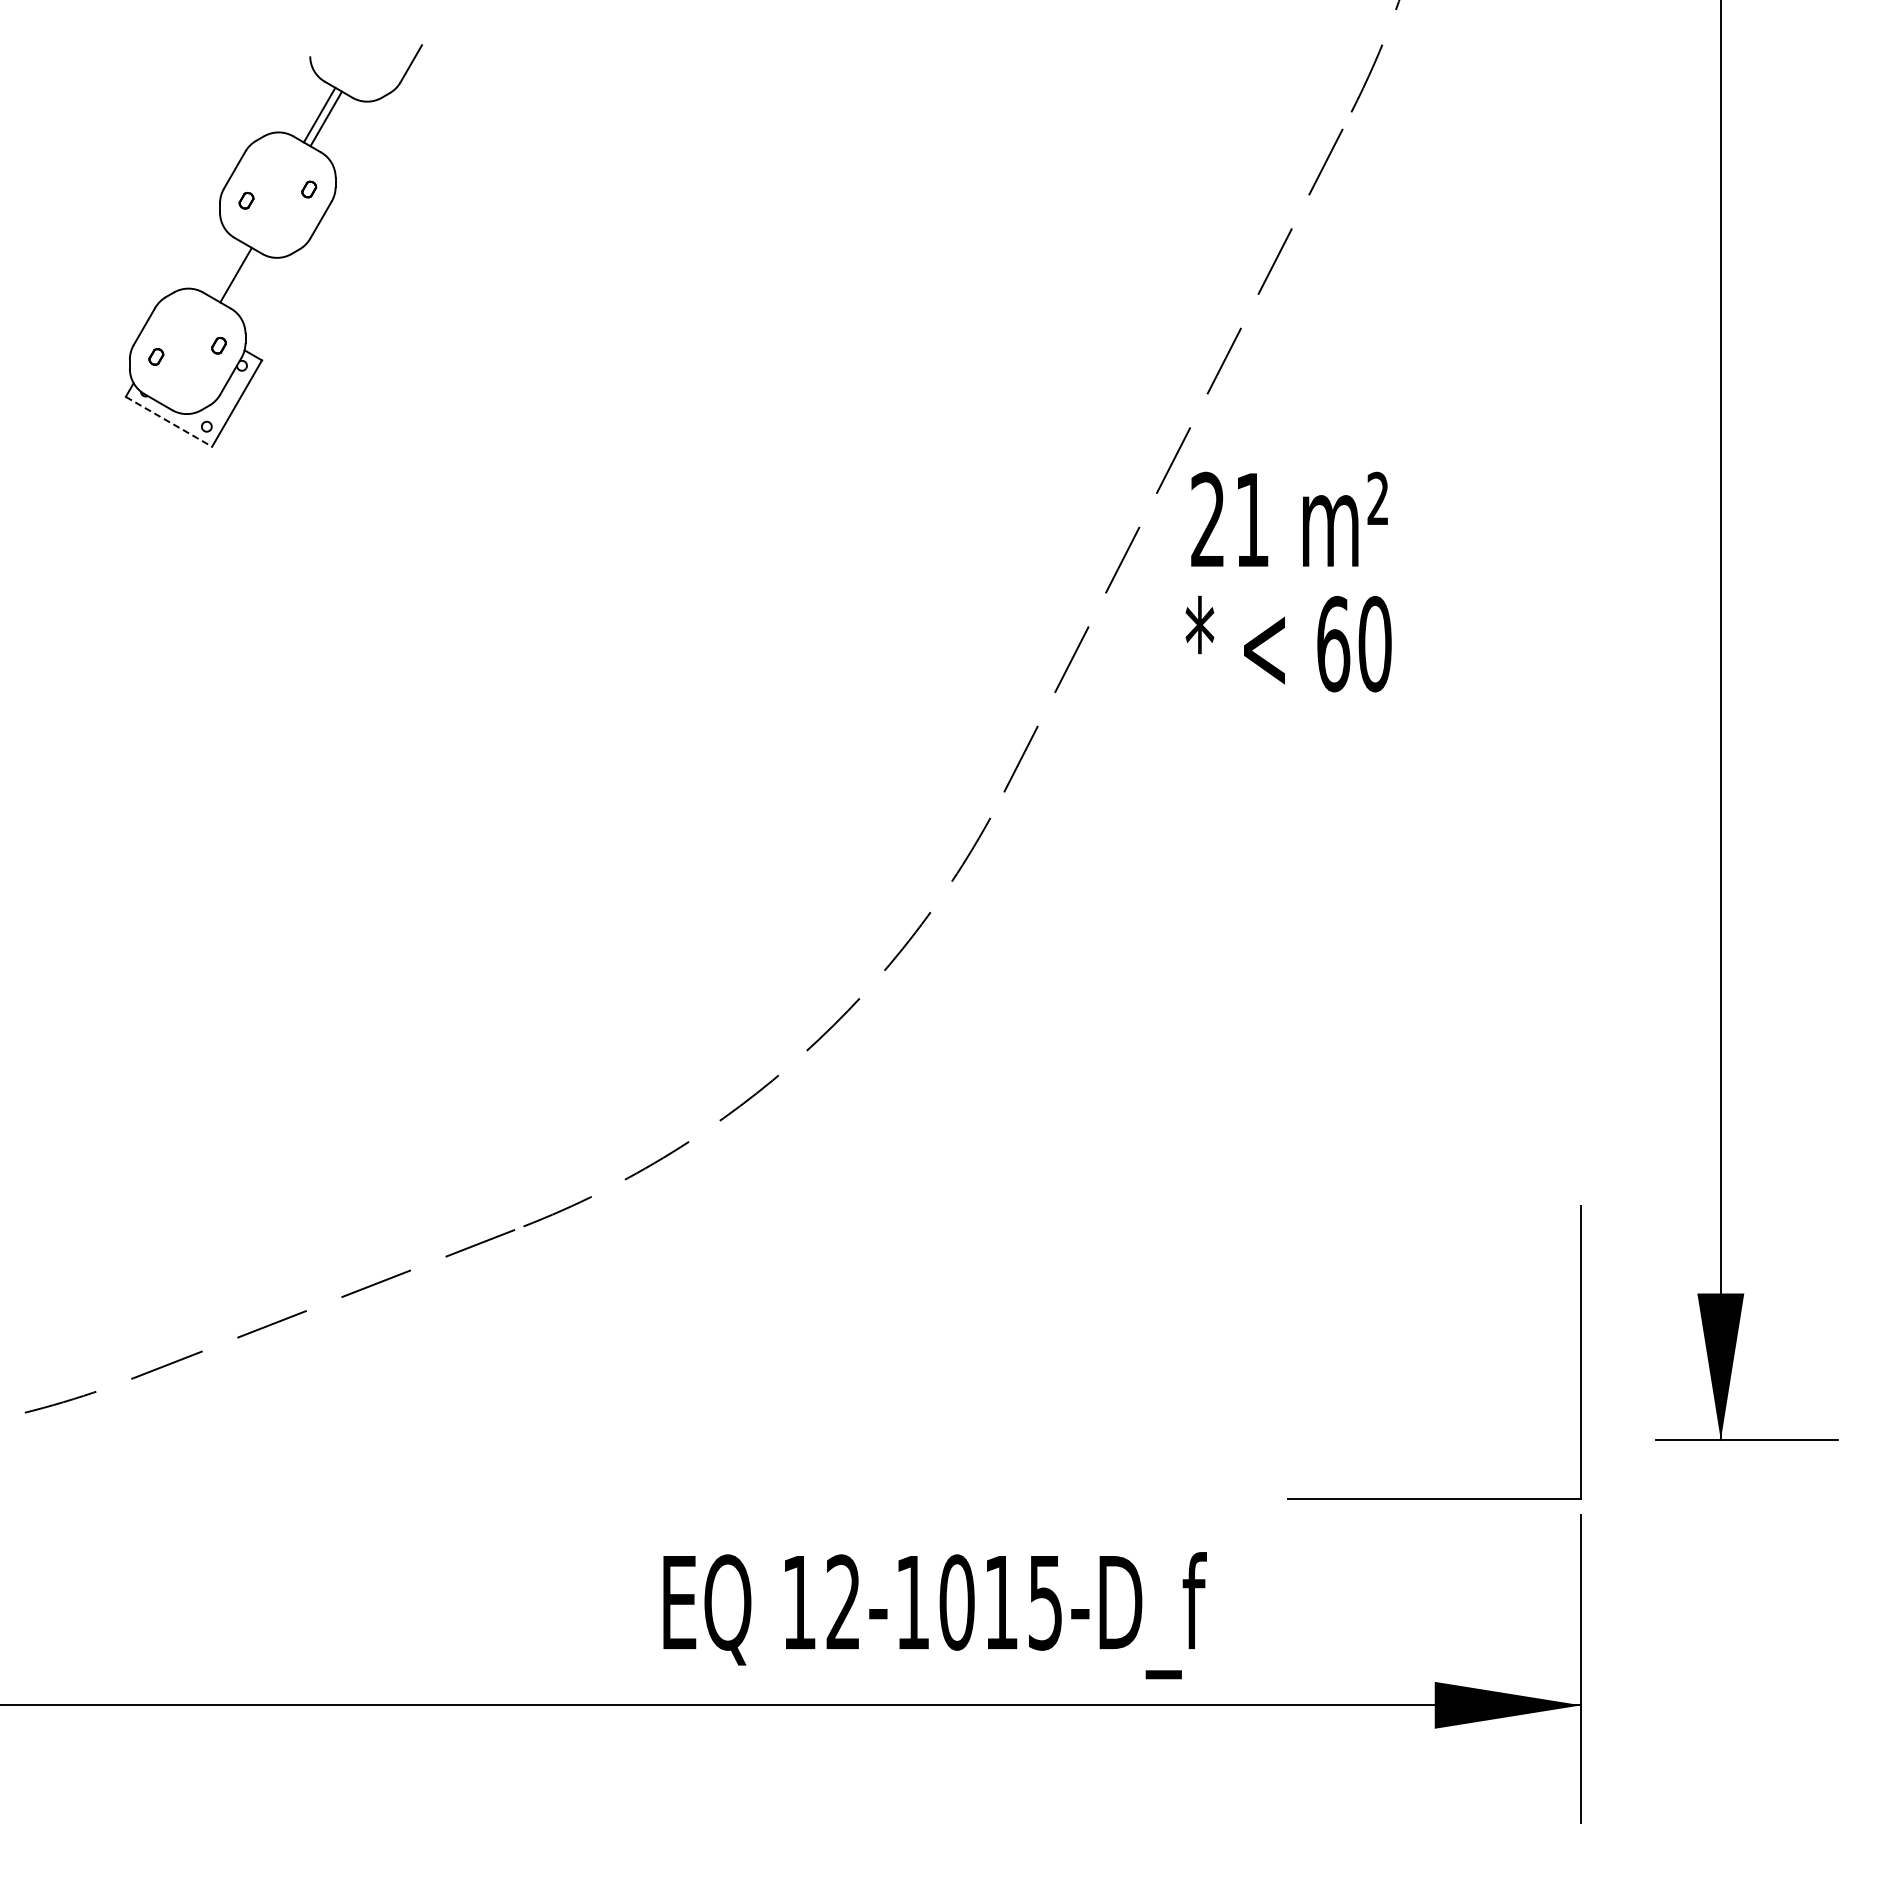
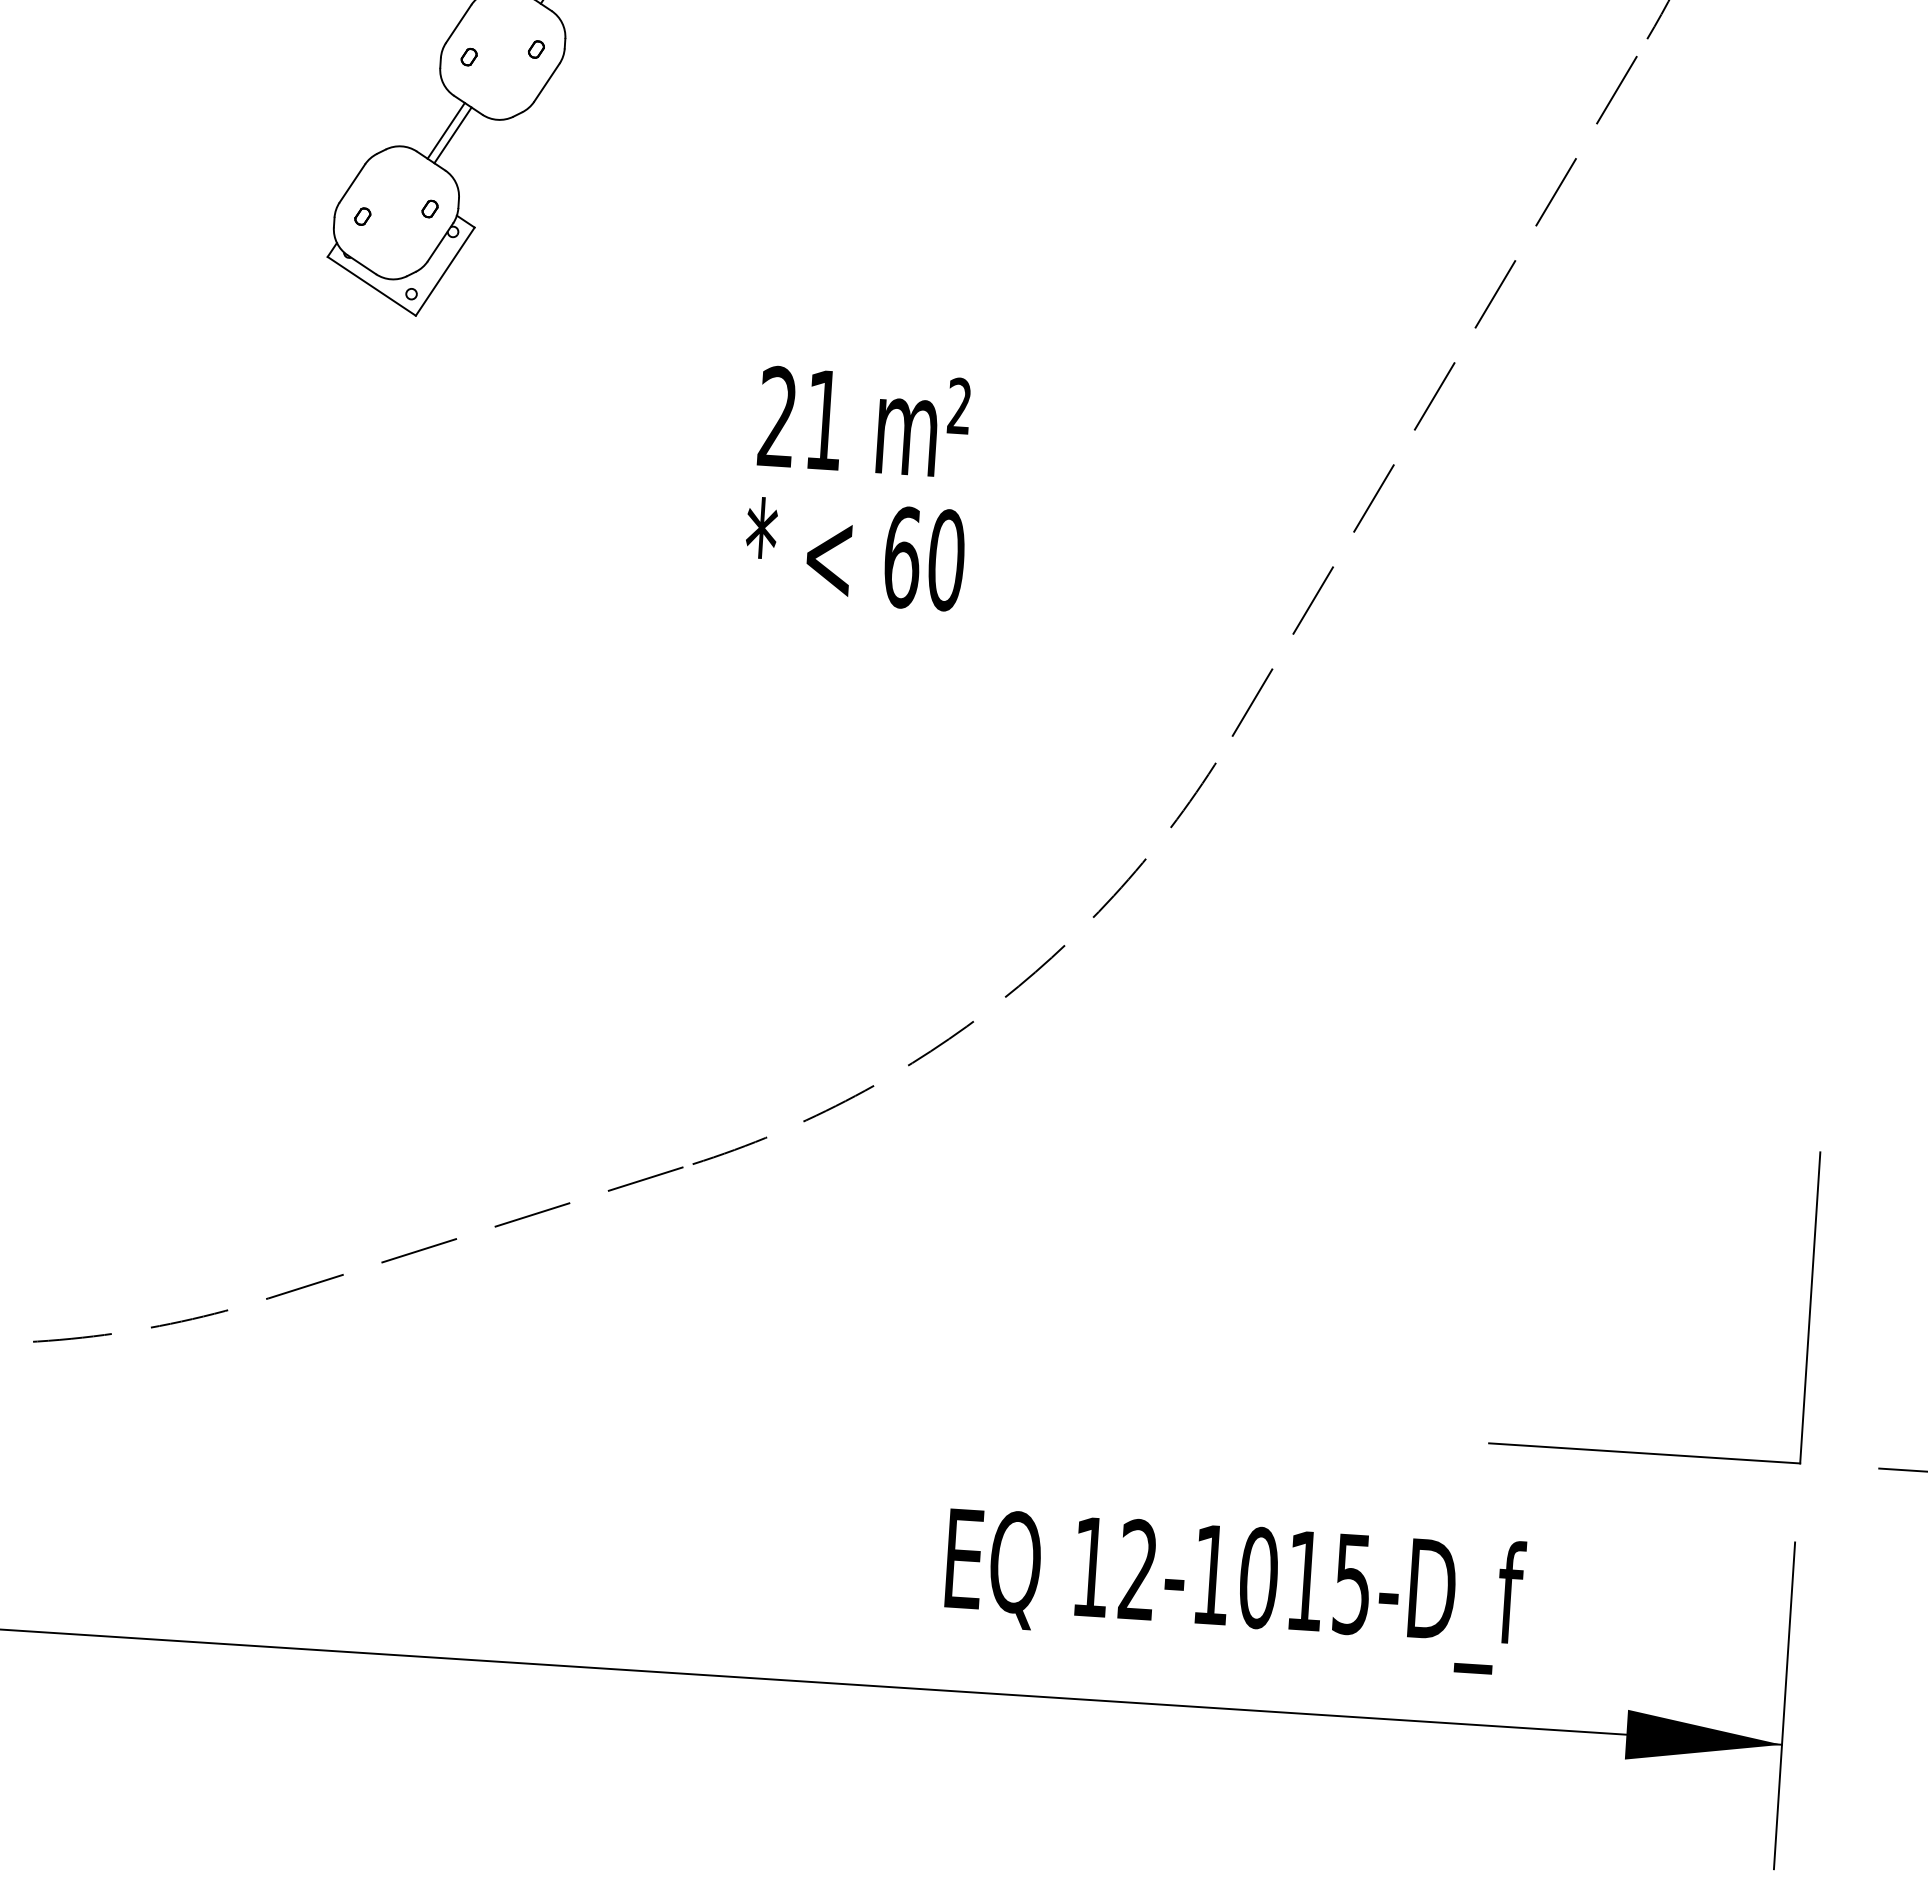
line: (229, 271) -> (446, 131), added
line: (168, 421) -> (371, 285), dashed -> solid
text: (1288, 581) -> (858, 487), moved
part: (1580, 1352) -> (1809, 1307), moved
text: (934, 1615) -> (1233, 1590), moved

